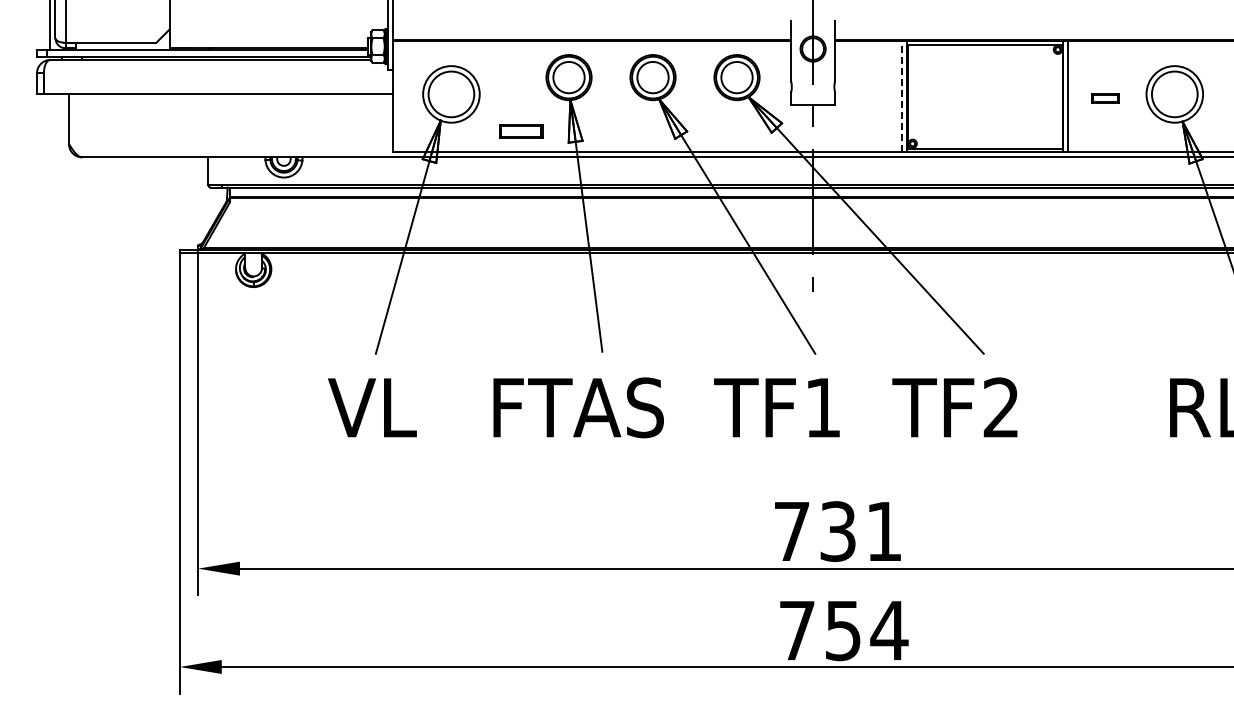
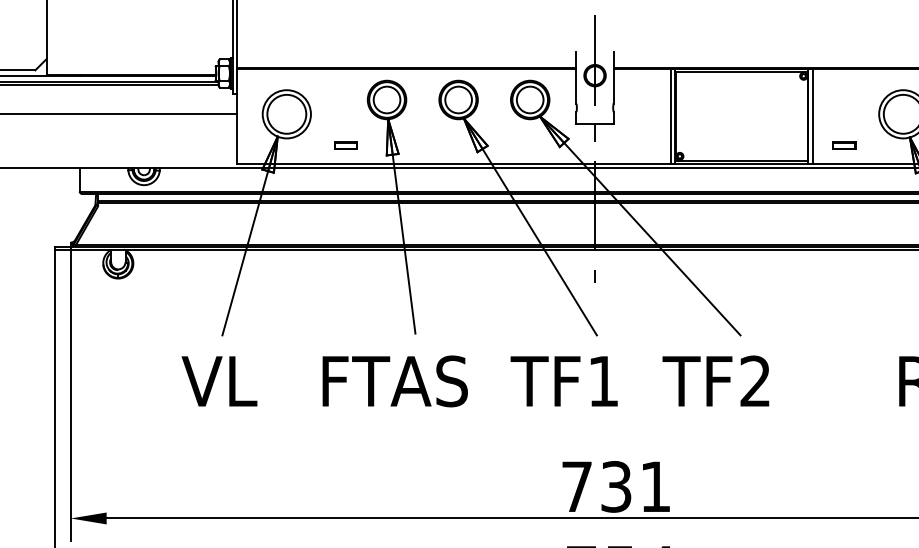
line: (902, 96) -> (671, 116), dashed -> solid
part: (1105, 98) -> (844, 145), moved
part: (520, 131) -> (345, 145), size x0.62

